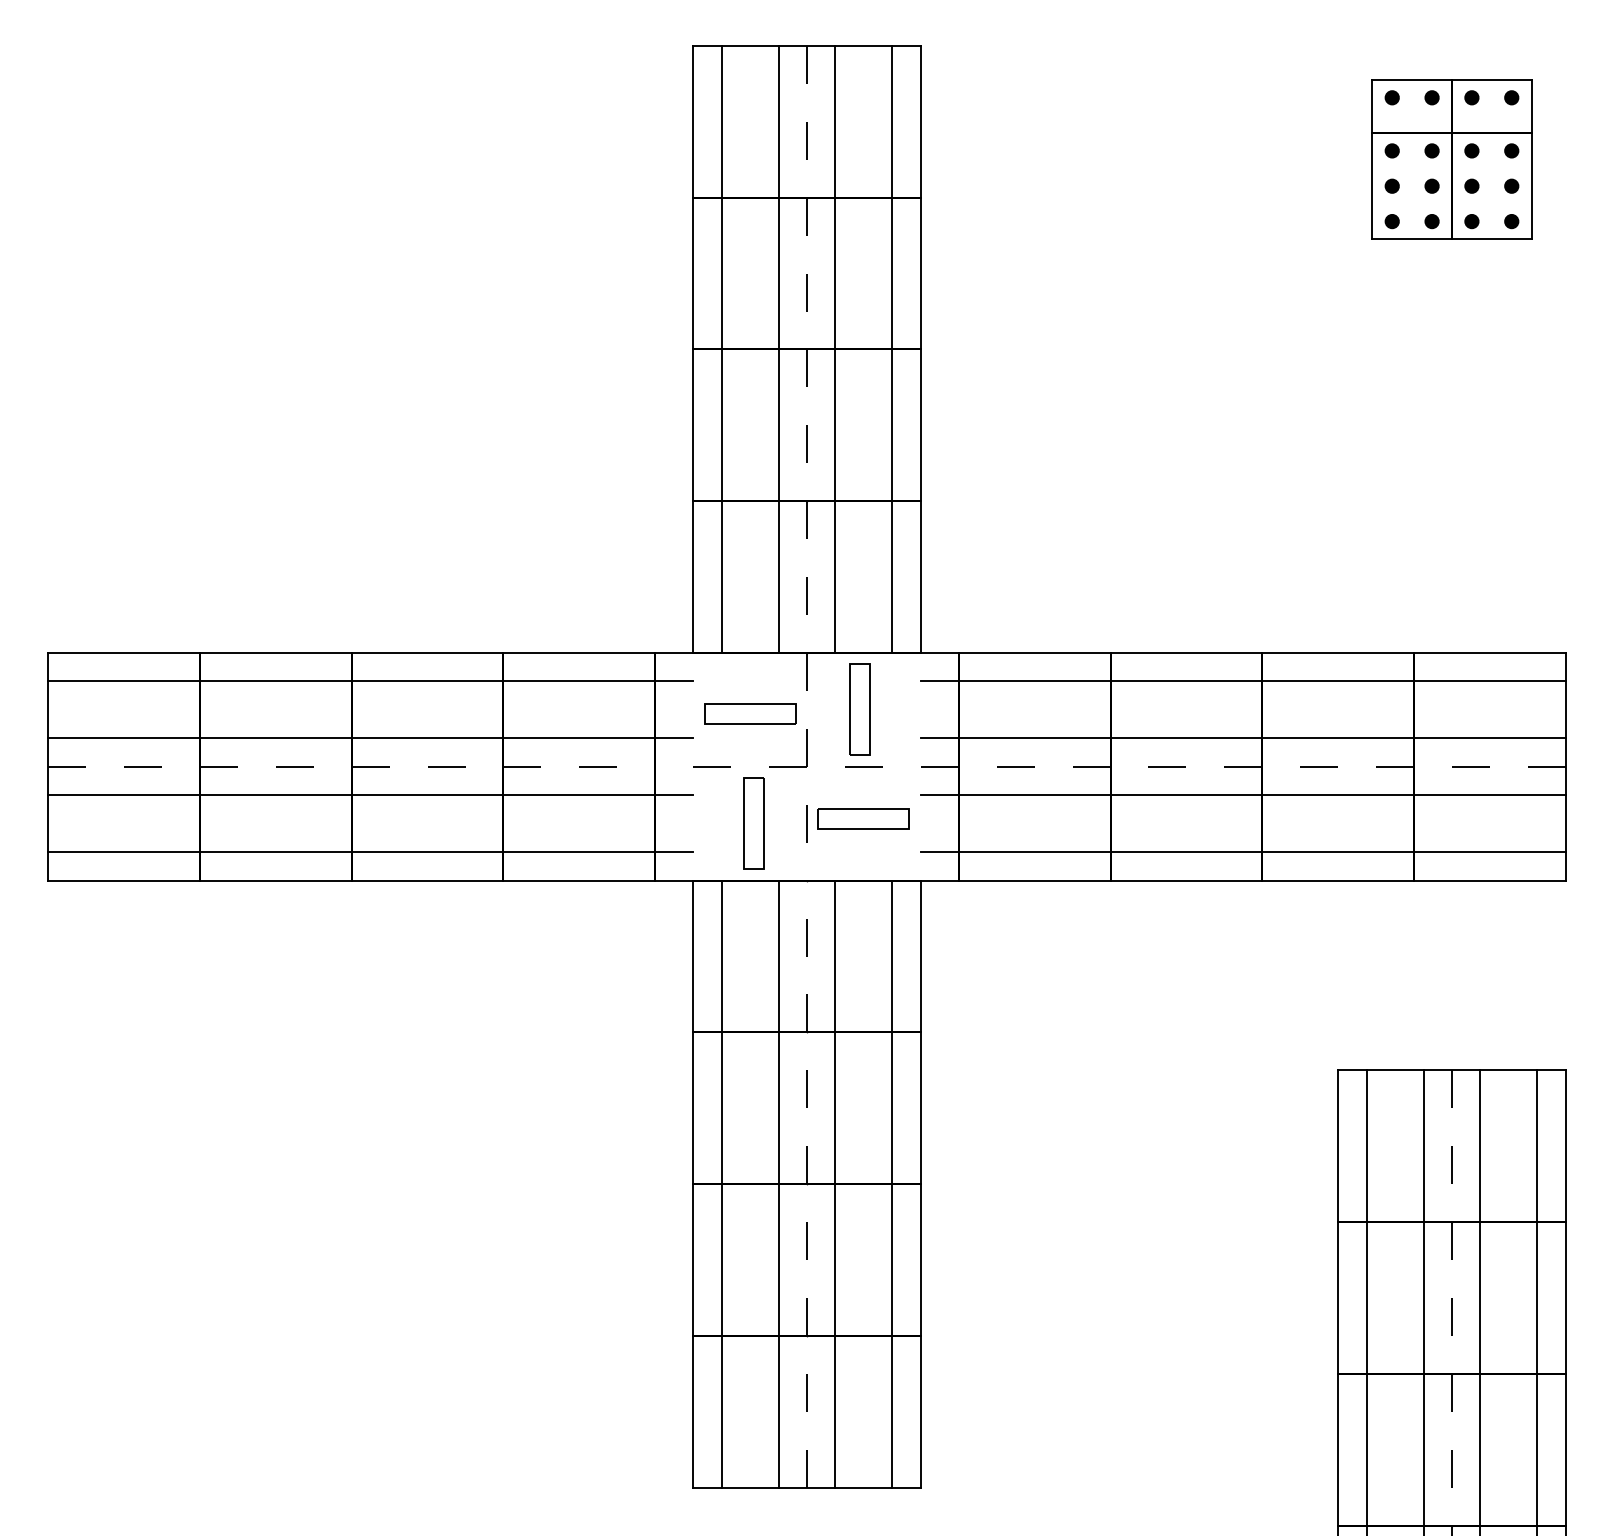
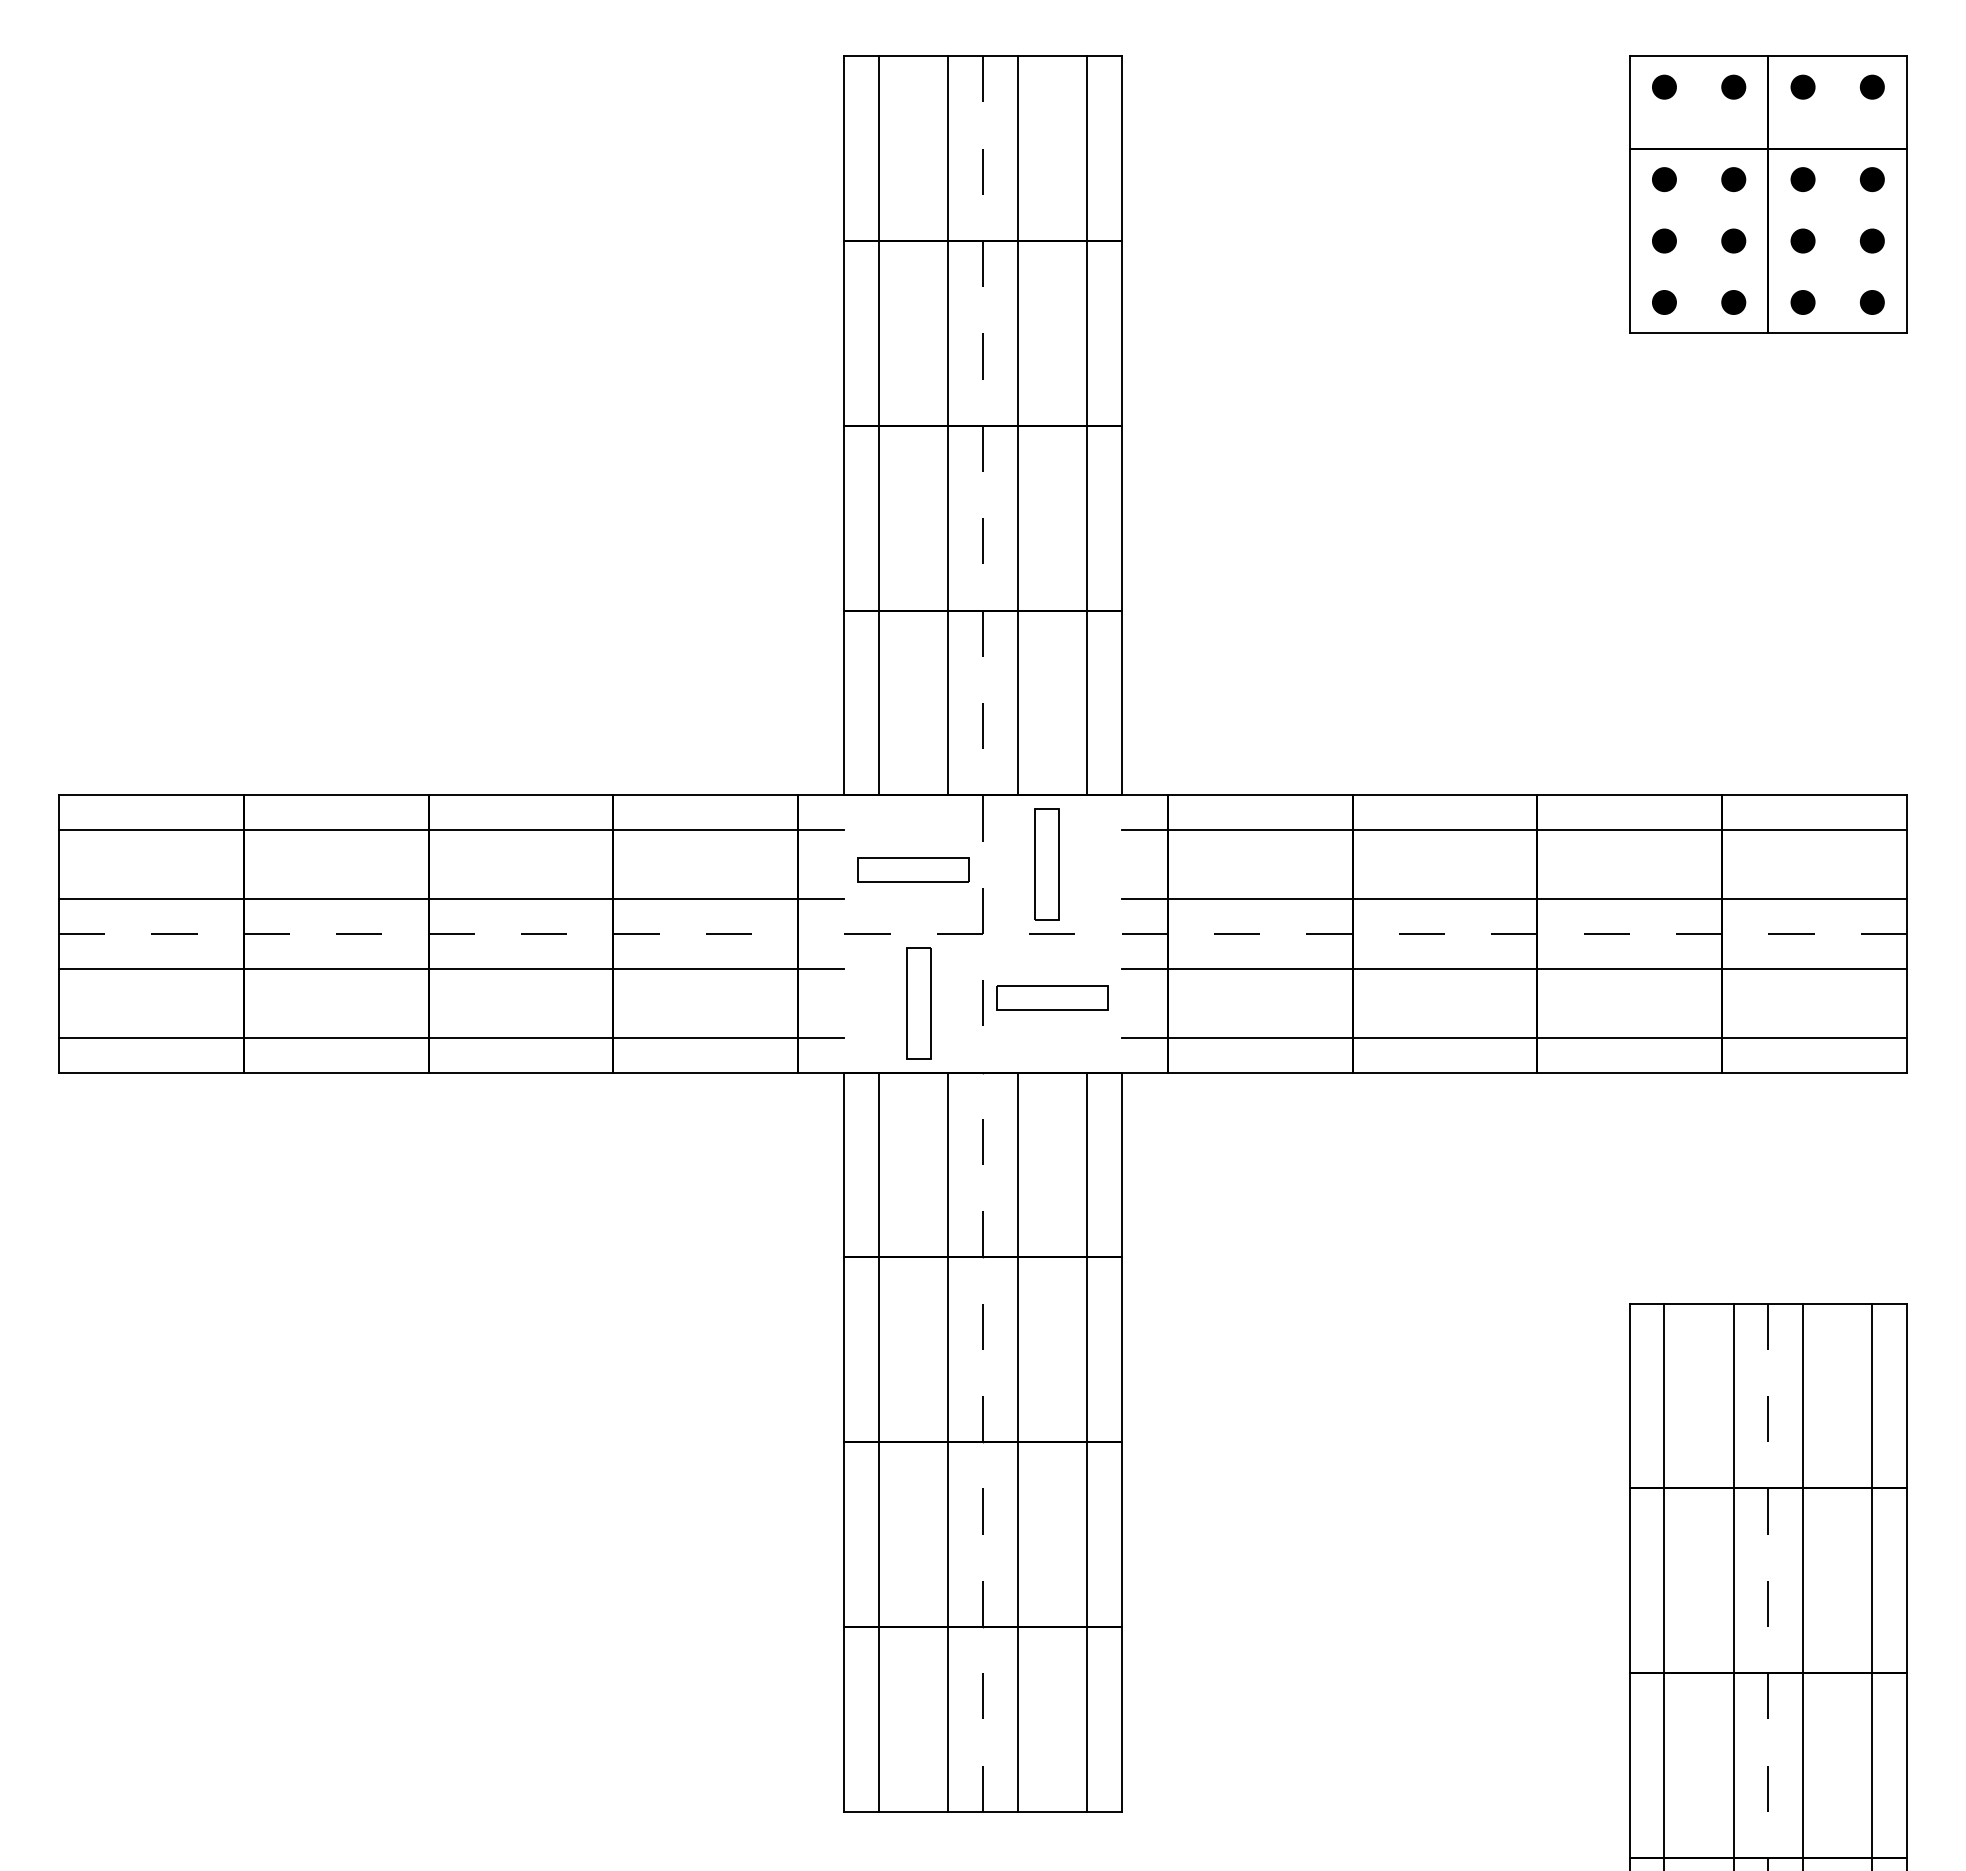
part: (1452, 159) -> (1768, 194), size x1.43

